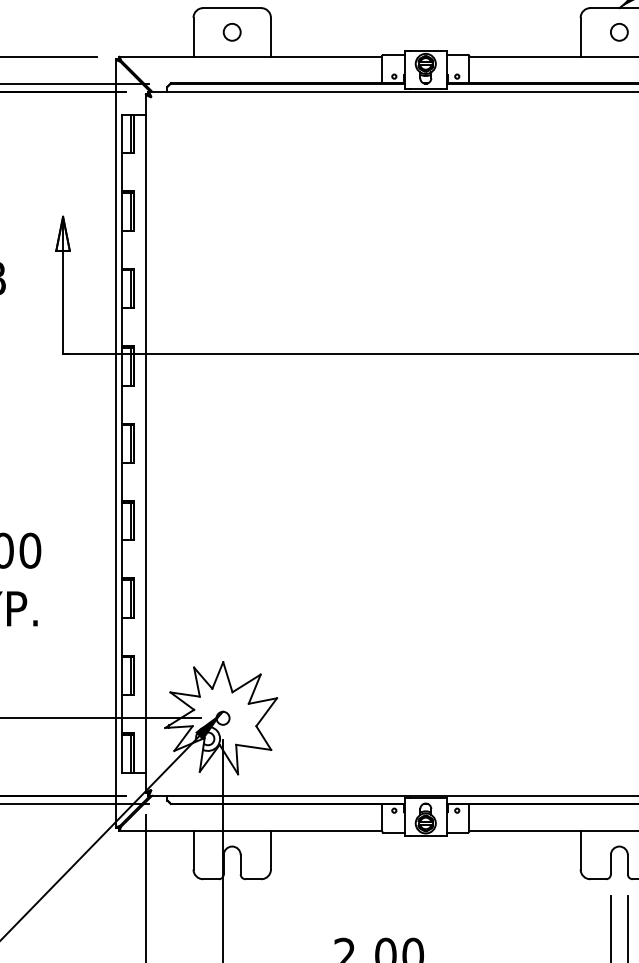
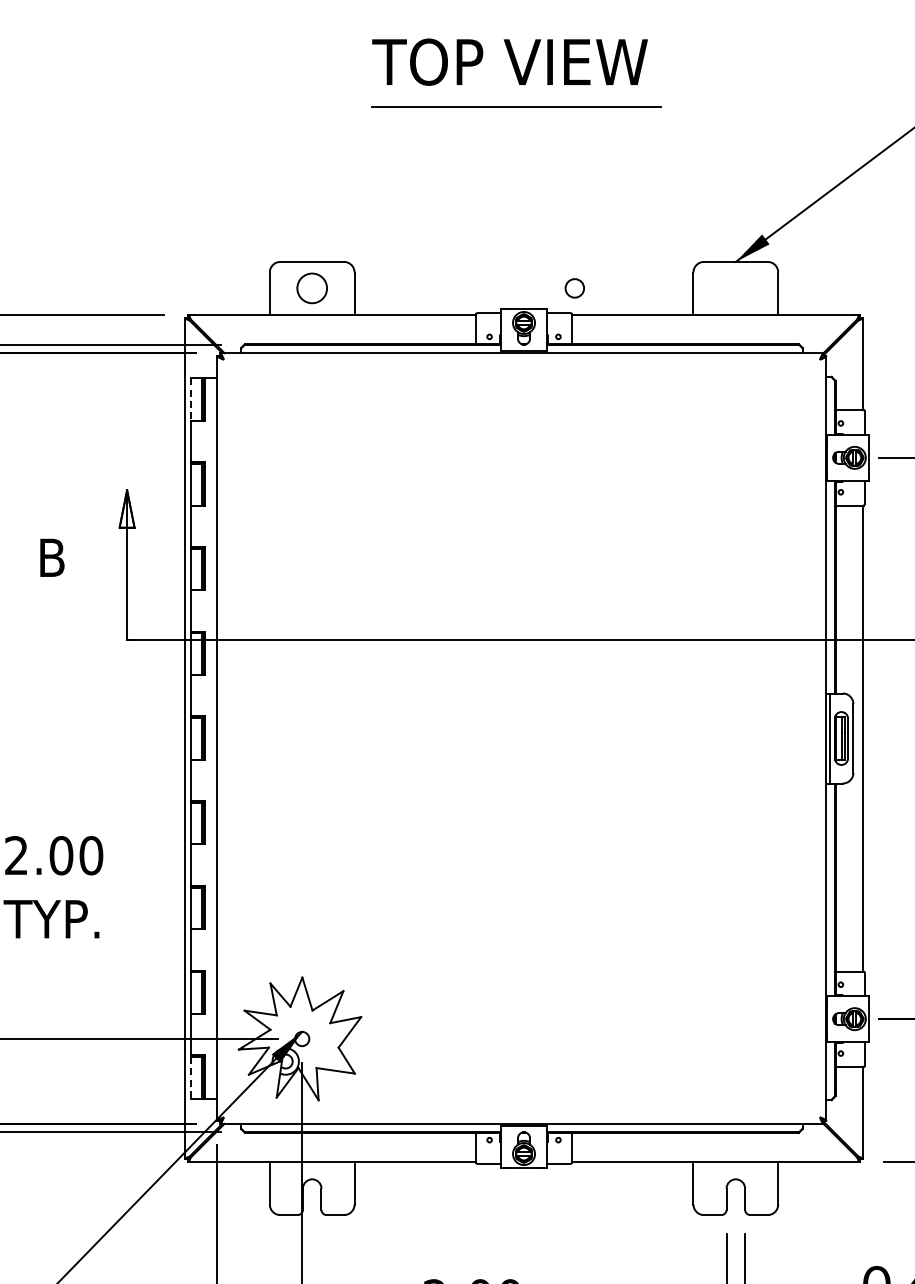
circle: (231, 32) -> (311, 288), size x1.6
circle: (619, 32) -> (574, 288), moved
line: (121, 134) -> (191, 400), solid -> dashed
line: (121, 753) -> (191, 1077), solid -> dashed

